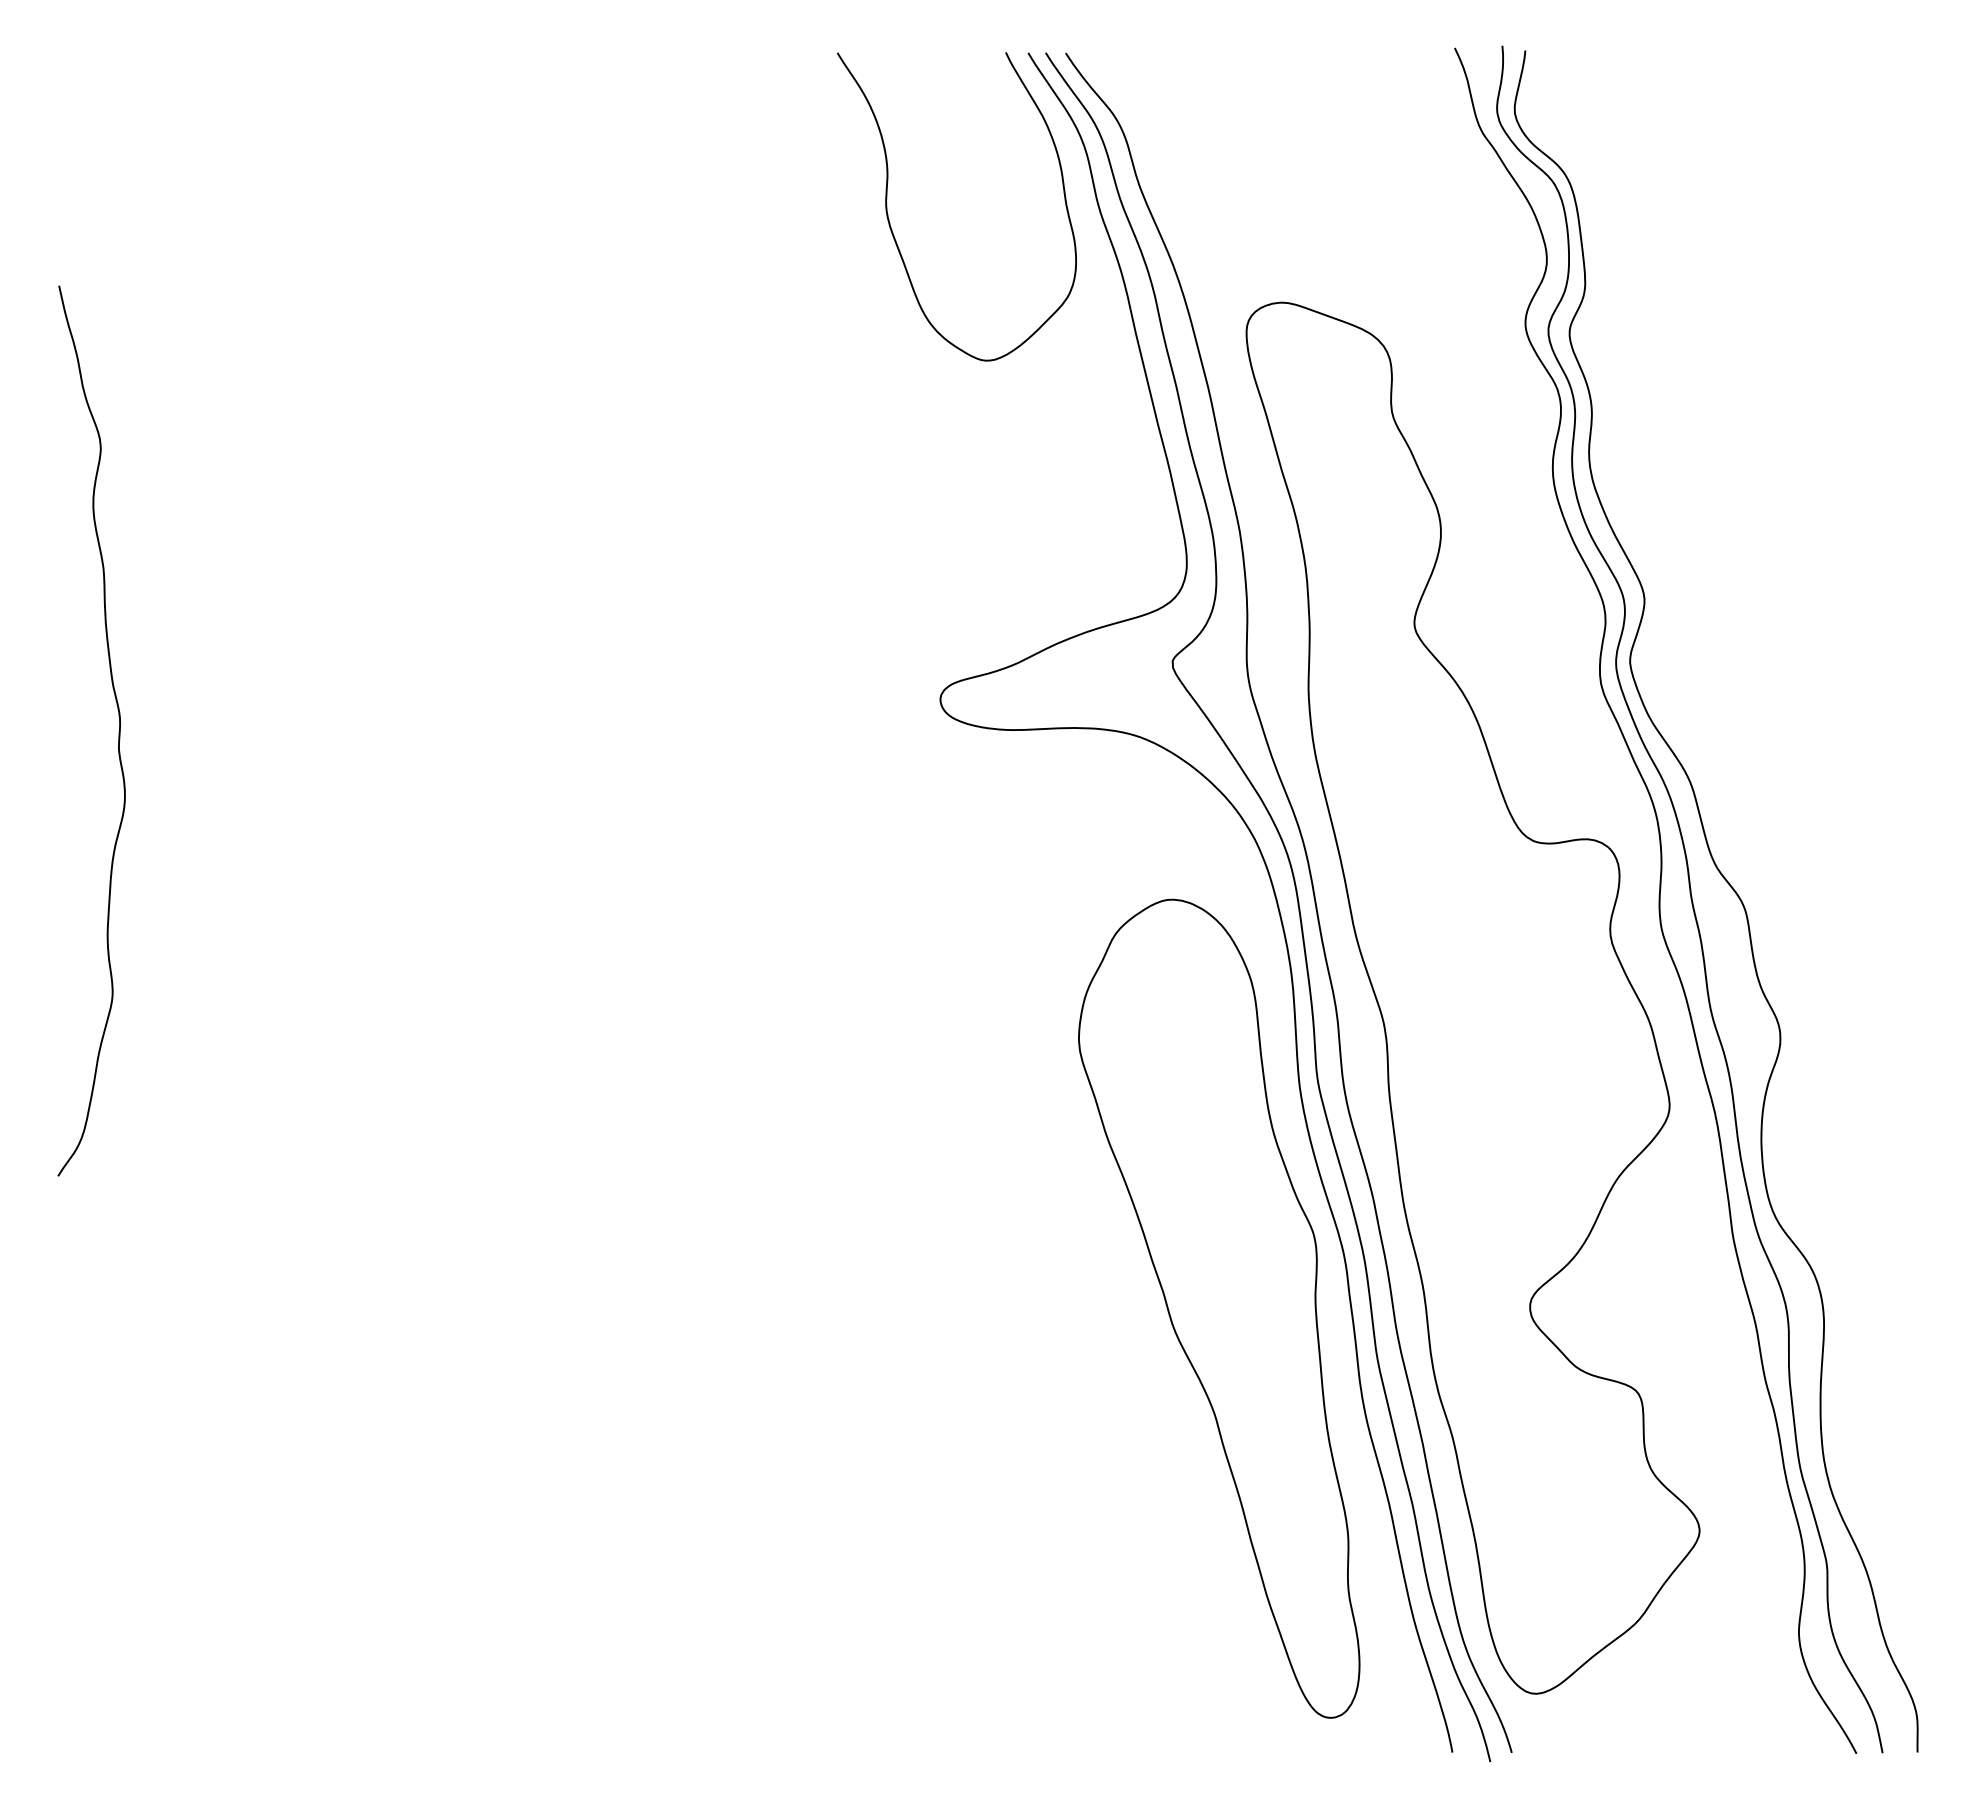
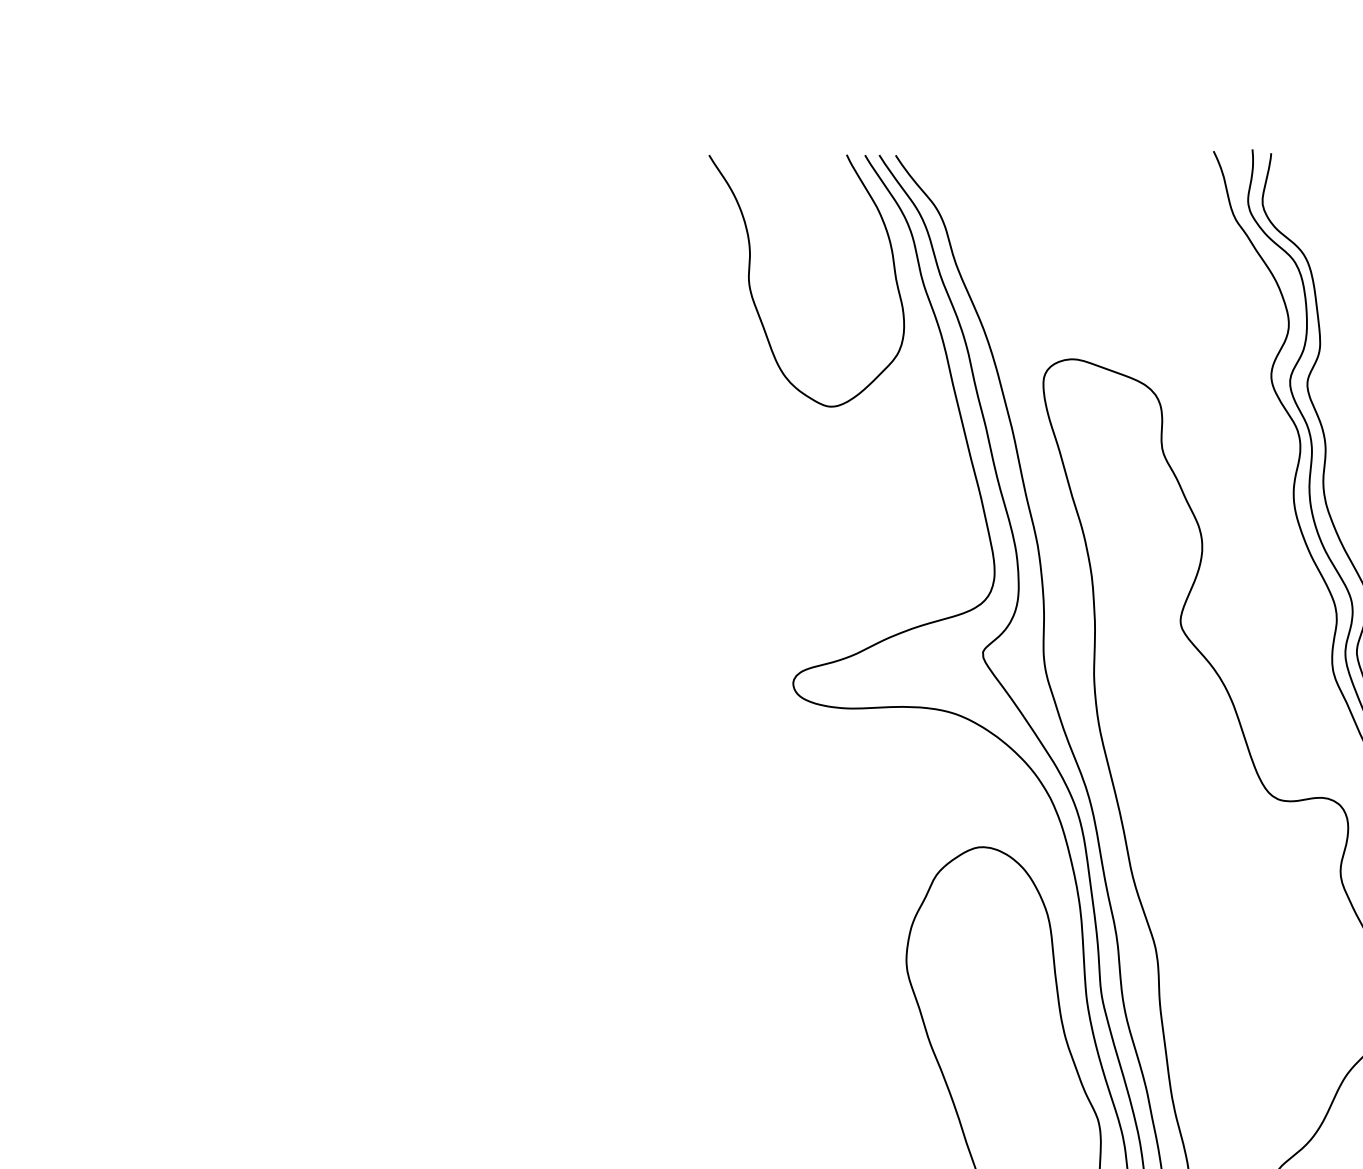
curve: (118, 731) -> (121, 709), removed

